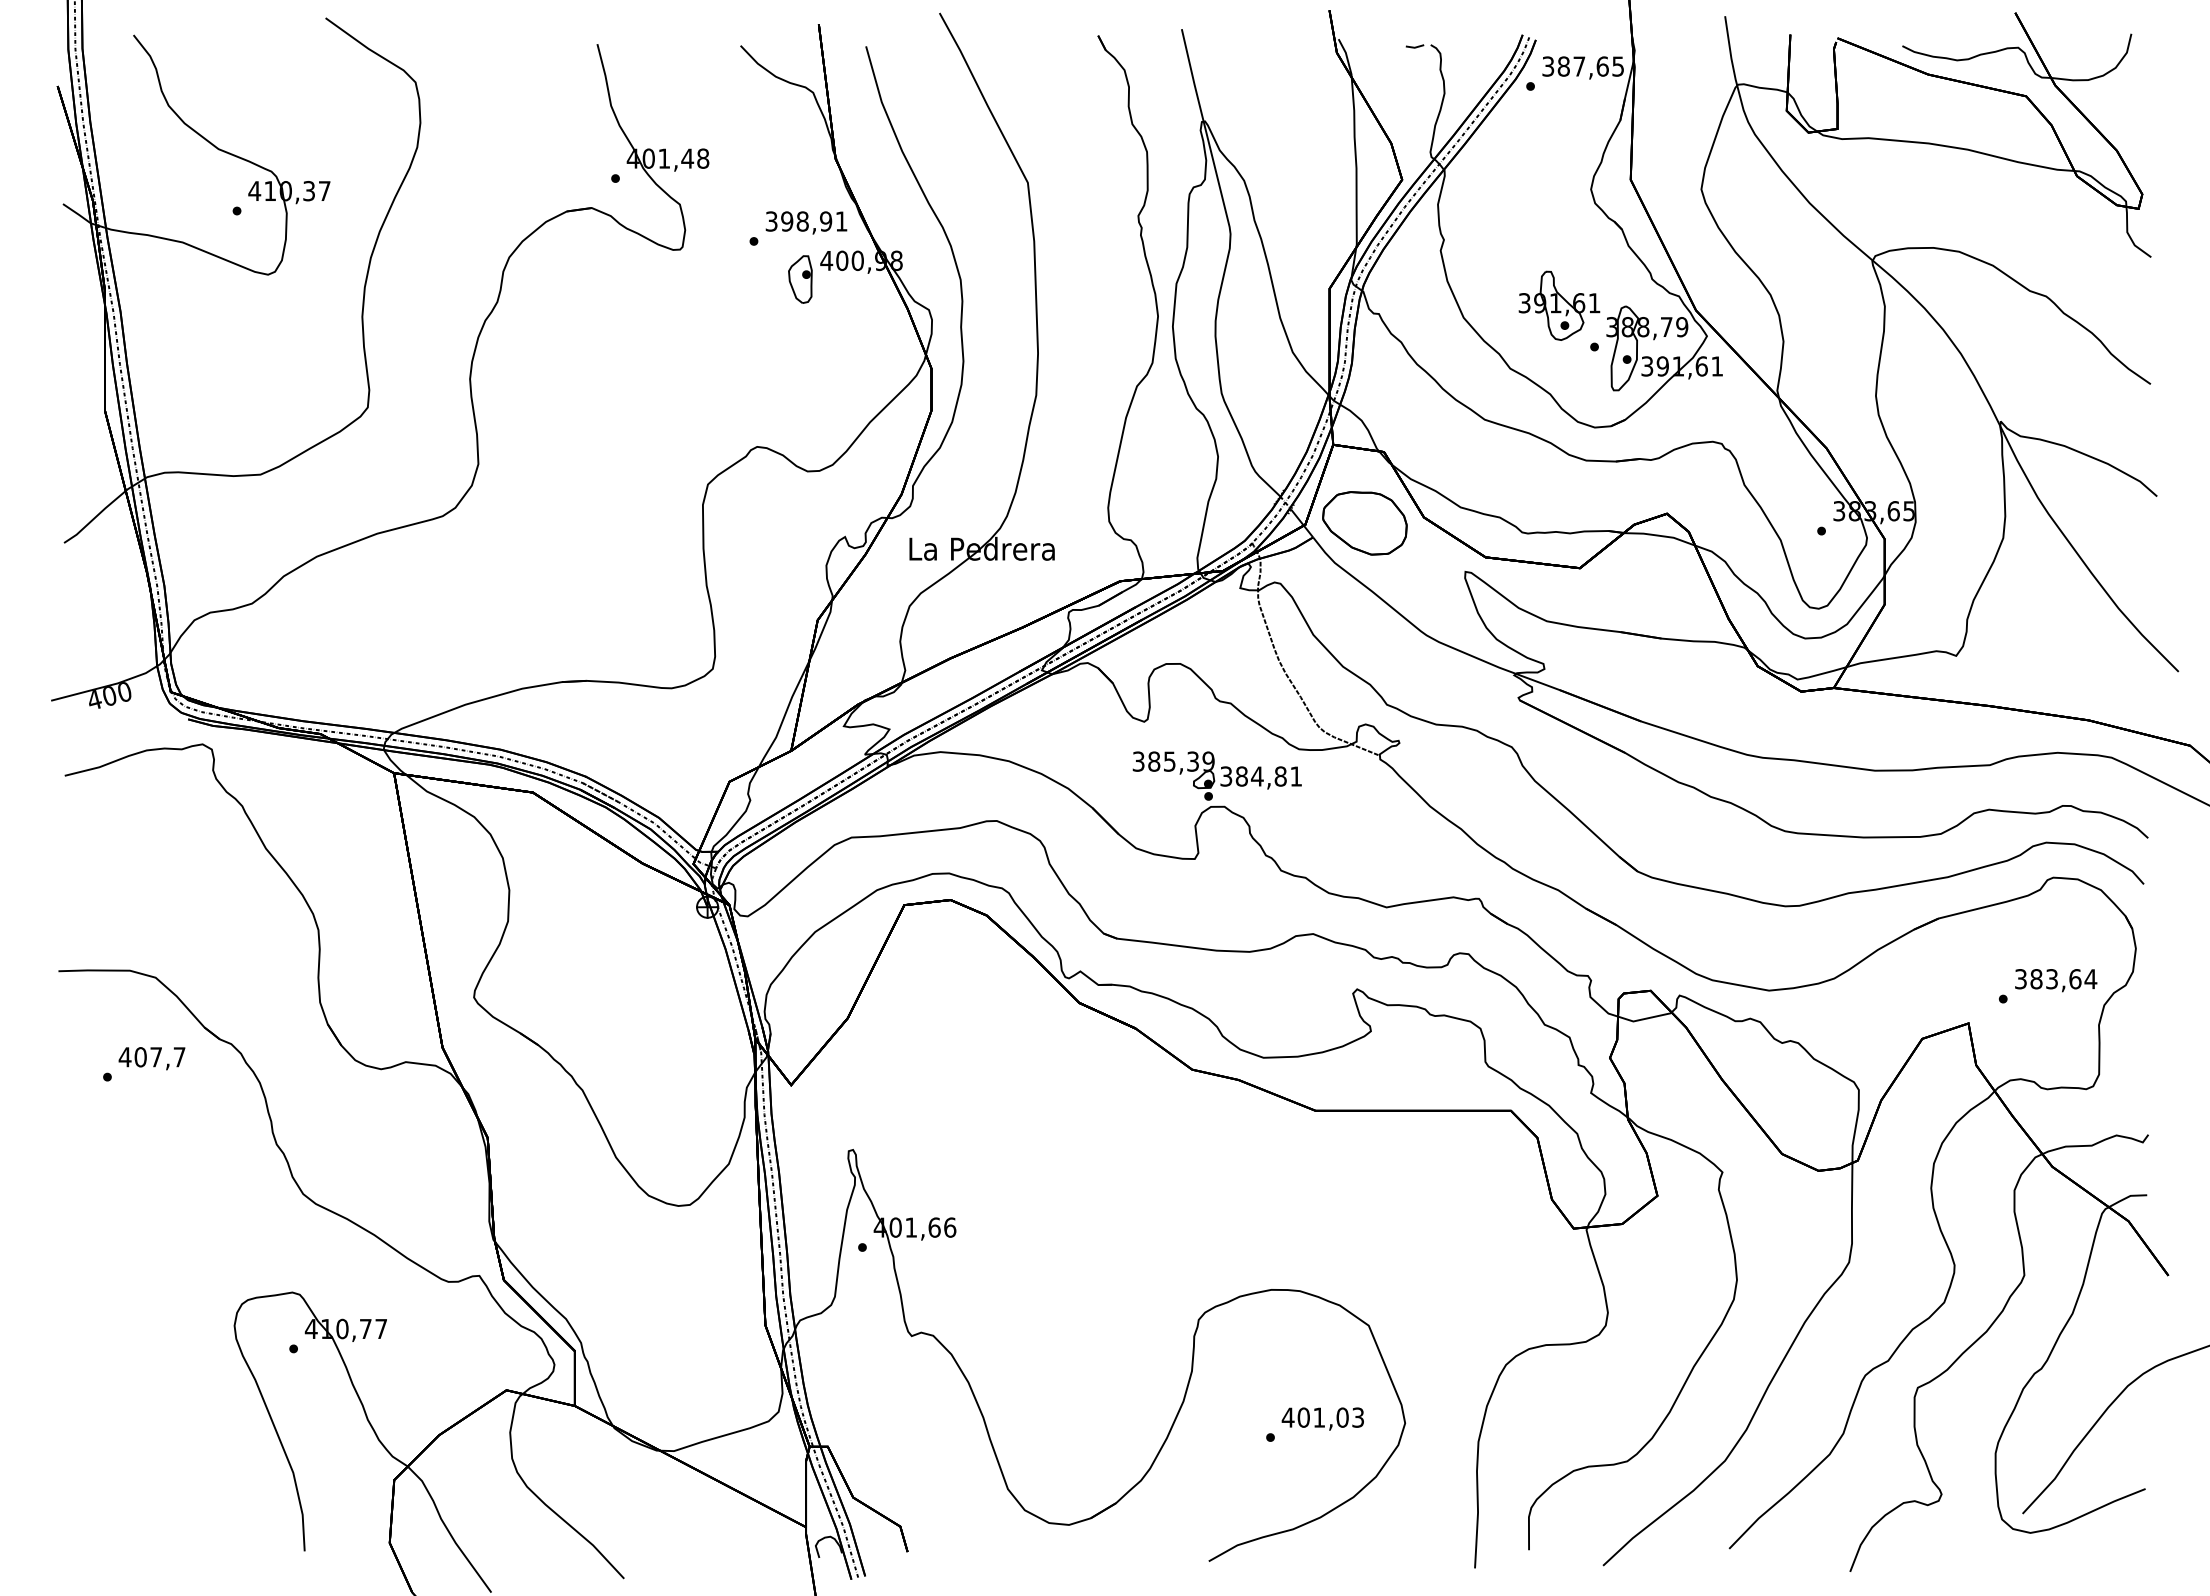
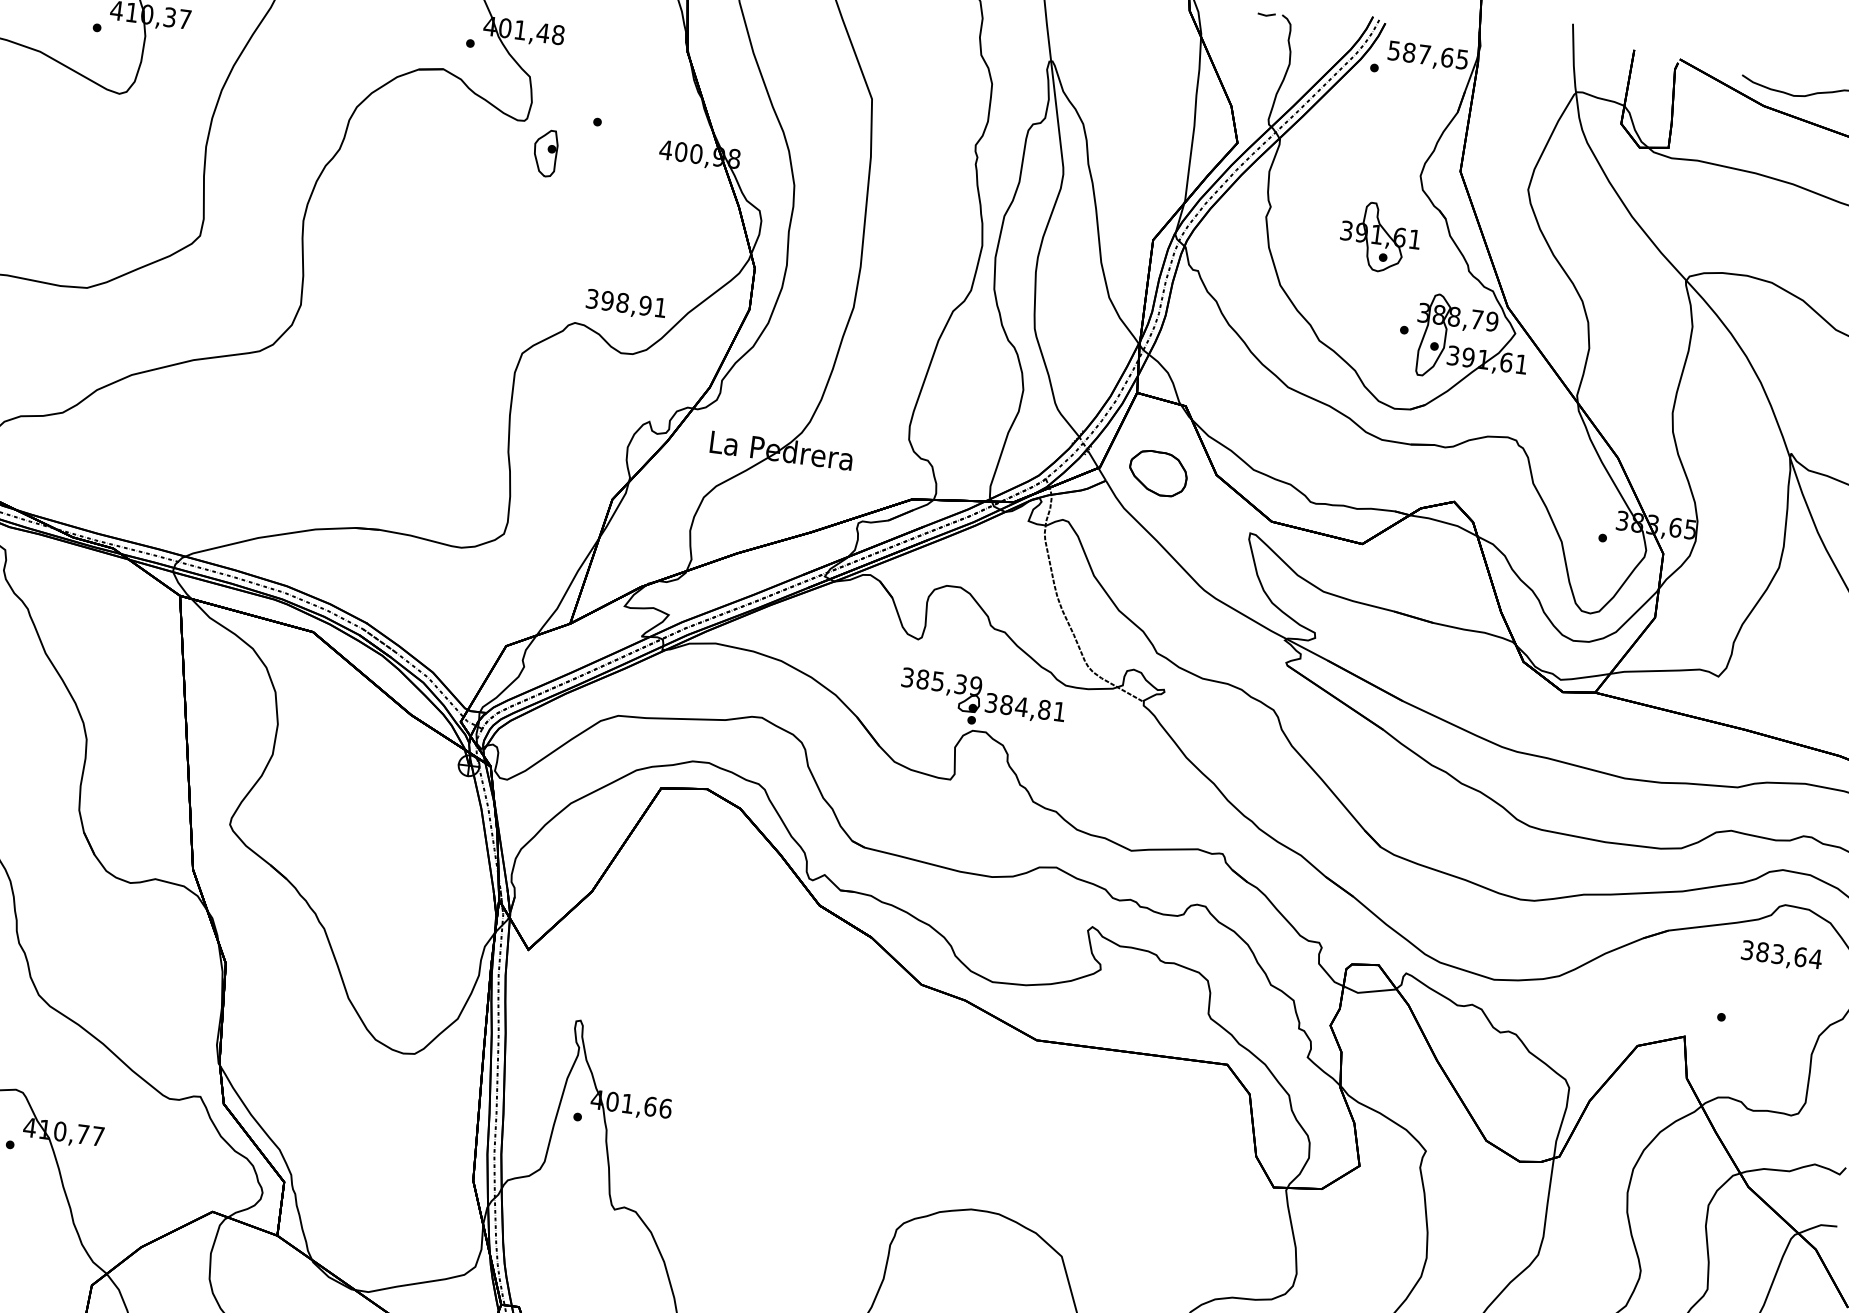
text: (1548, 66) -> (1394, 50), 387,65 -> 587,65
text: (806, 222) -> (626, 304), moved
part: (800, 279) -> (545, 153), moved
part: (1559, 305) -> (1380, 237), moved
part: (1364, 523) -> (1157, 473), size x0.7
text: (2056, 980) -> (1782, 956), moved

